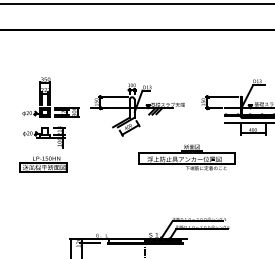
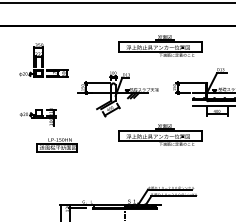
part: (187, 53) -> (160, 45), added
part: (50, 97) -> (43, 60), moved
part: (42, 165) -> (56, 145), moved

